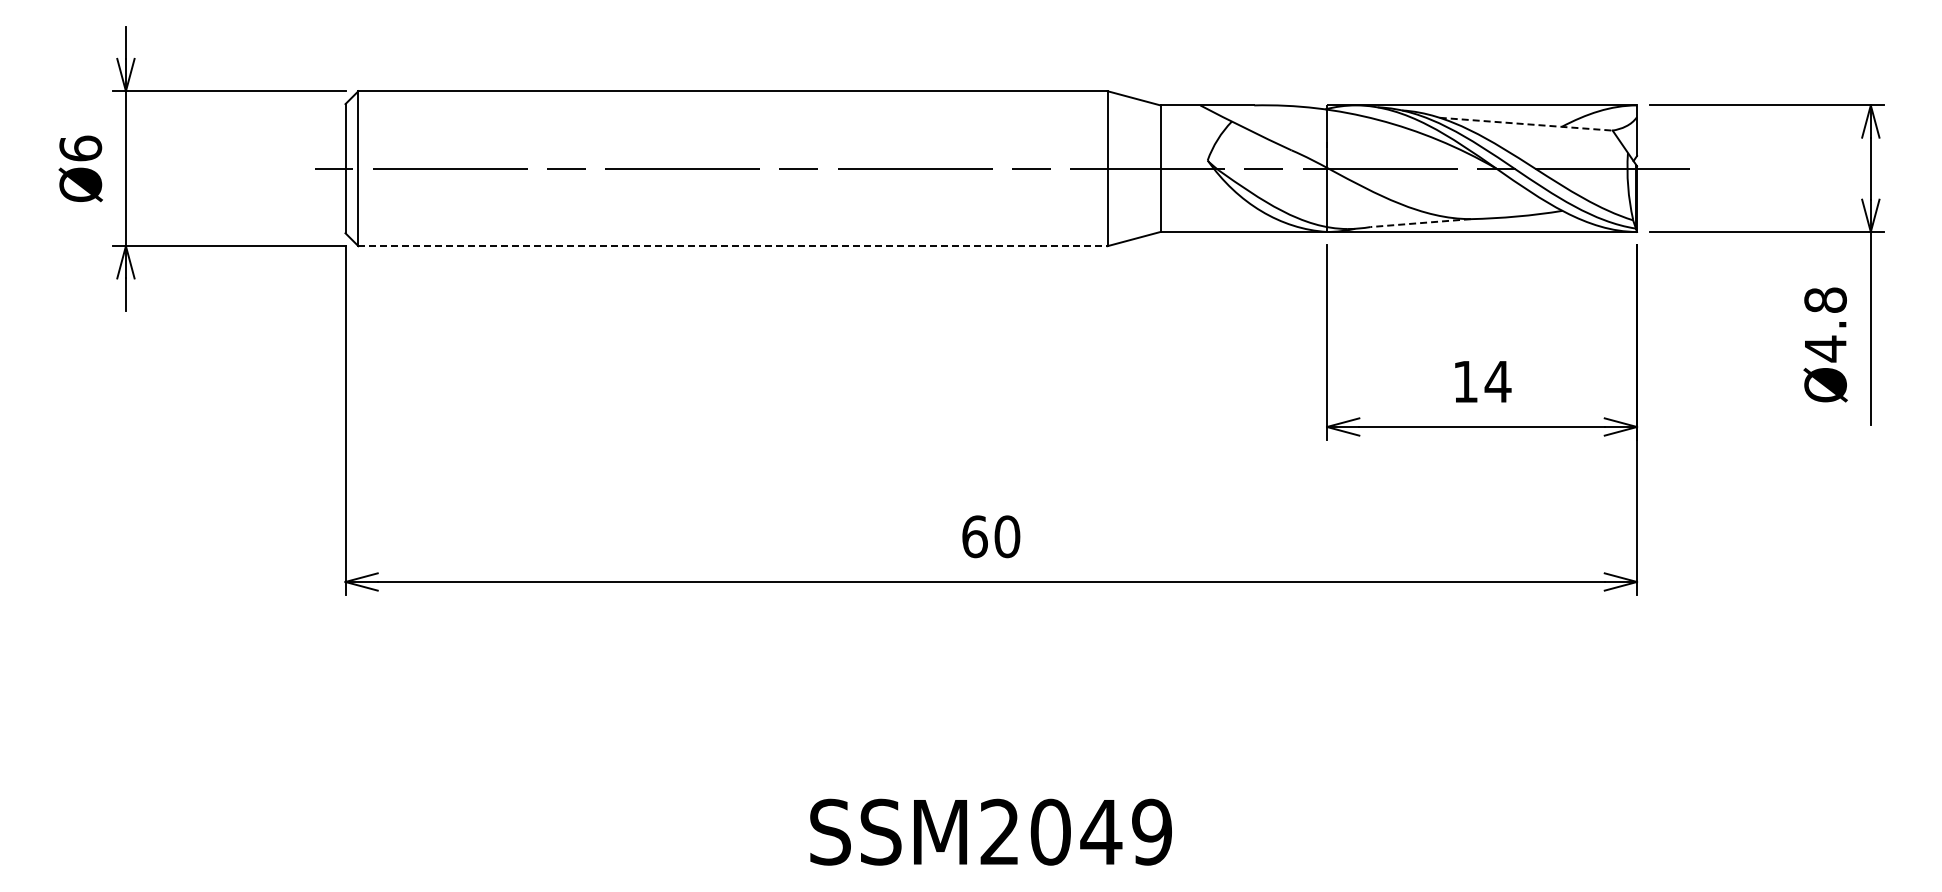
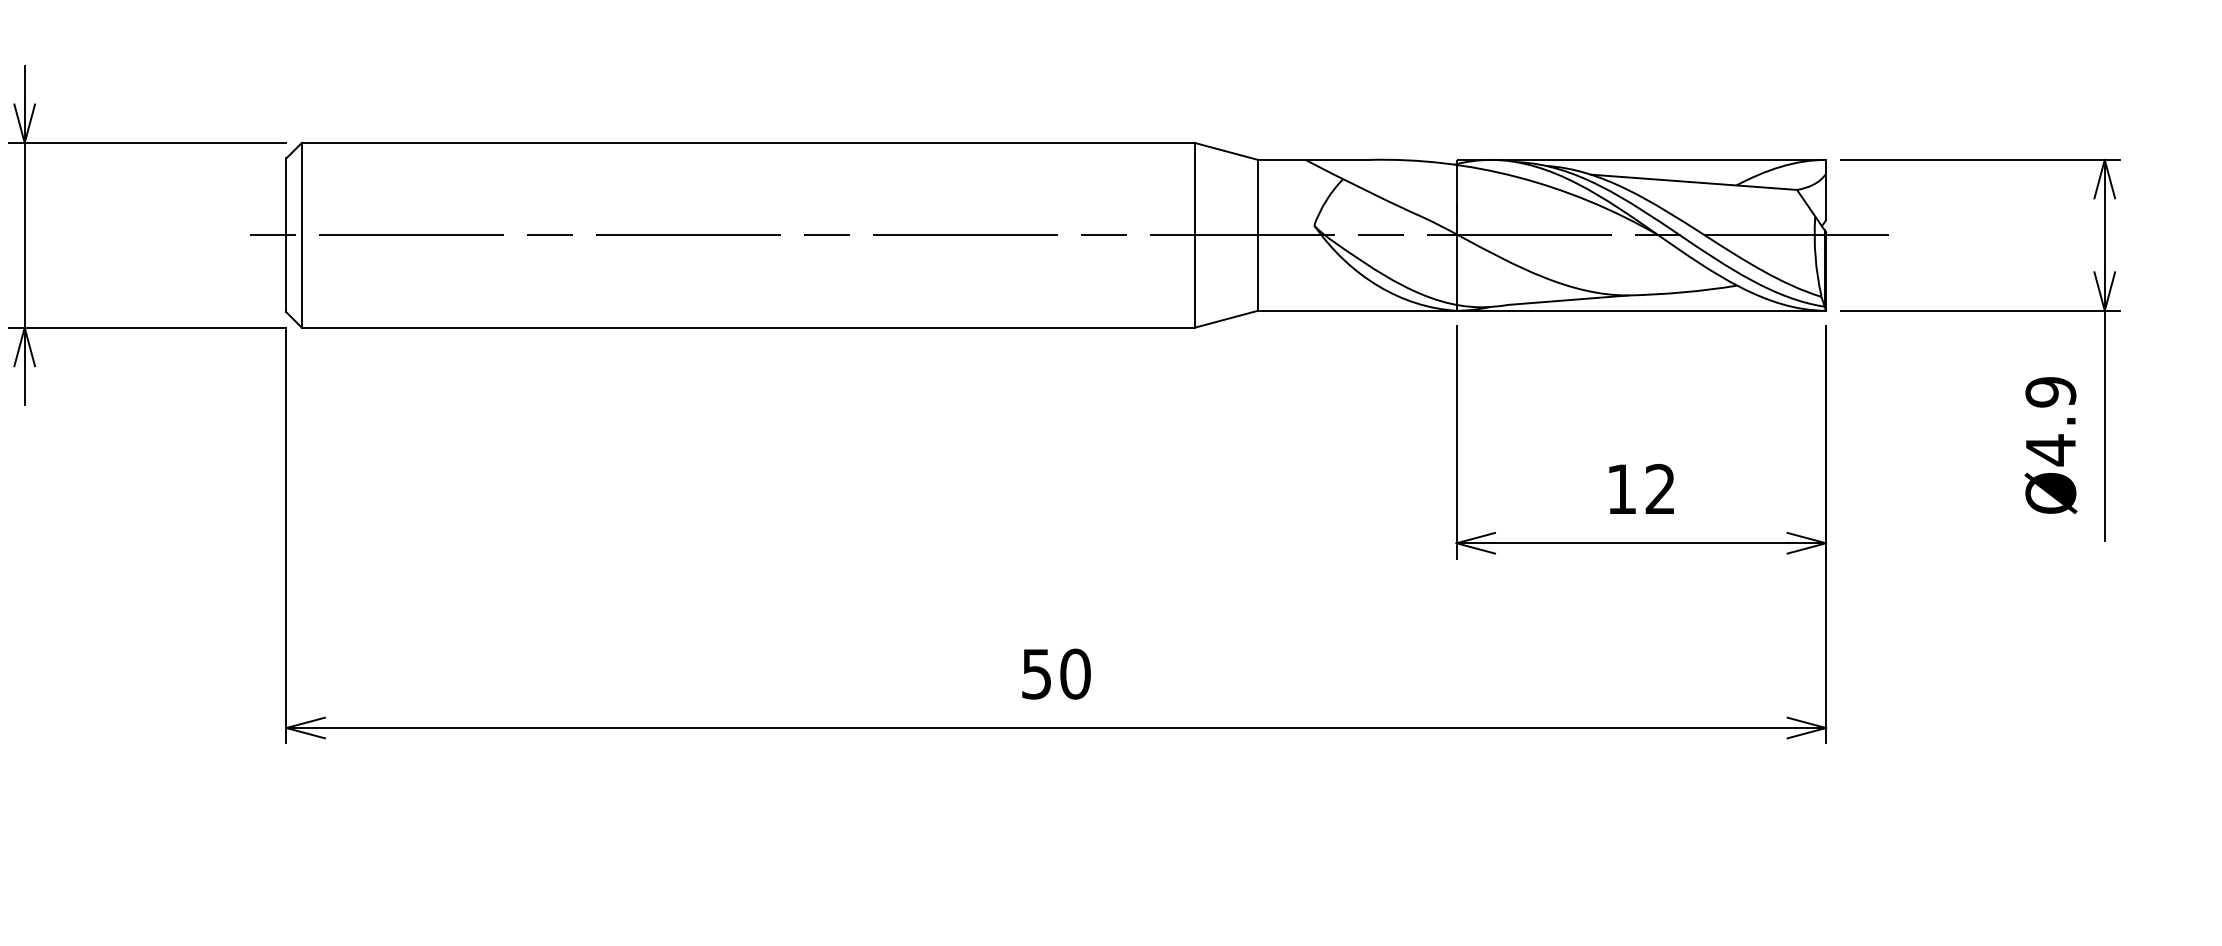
line: (1526, 124) -> (1694, 182), dashed -> solid
line: (1420, 223) -> (1567, 300), dashed -> solid
line: (732, 246) -> (747, 328), dashed -> solid
text: (1825, 300) -> (2050, 392), Ø4.8 -> Ø4.9
text: (1497, 381) -> (1659, 489), 14 -> 12
text: (974, 536) -> (1036, 673), 60 -> 50

